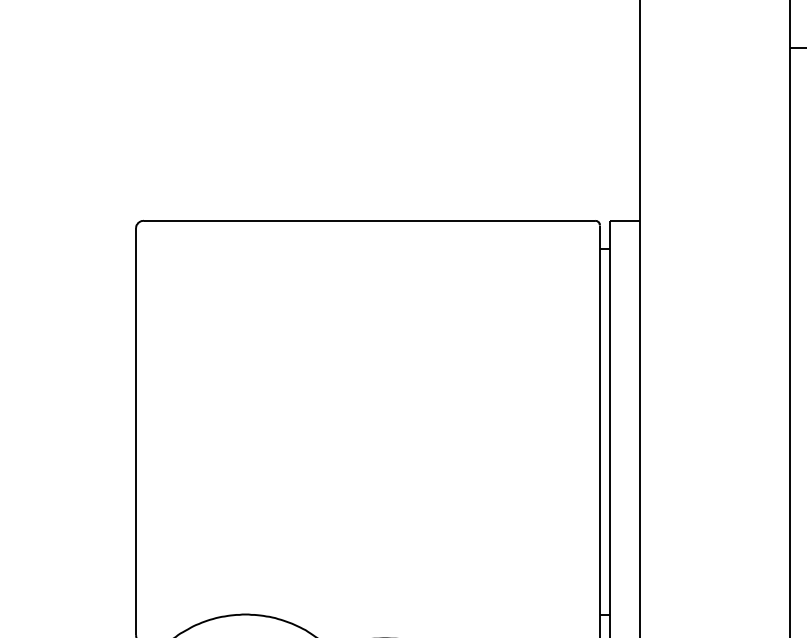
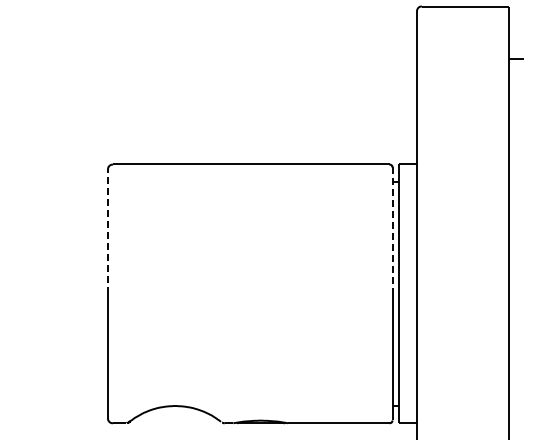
line: (136, 328) -> (108, 230), solid -> dashed
line: (599, 329) -> (392, 231), solid -> dashed

